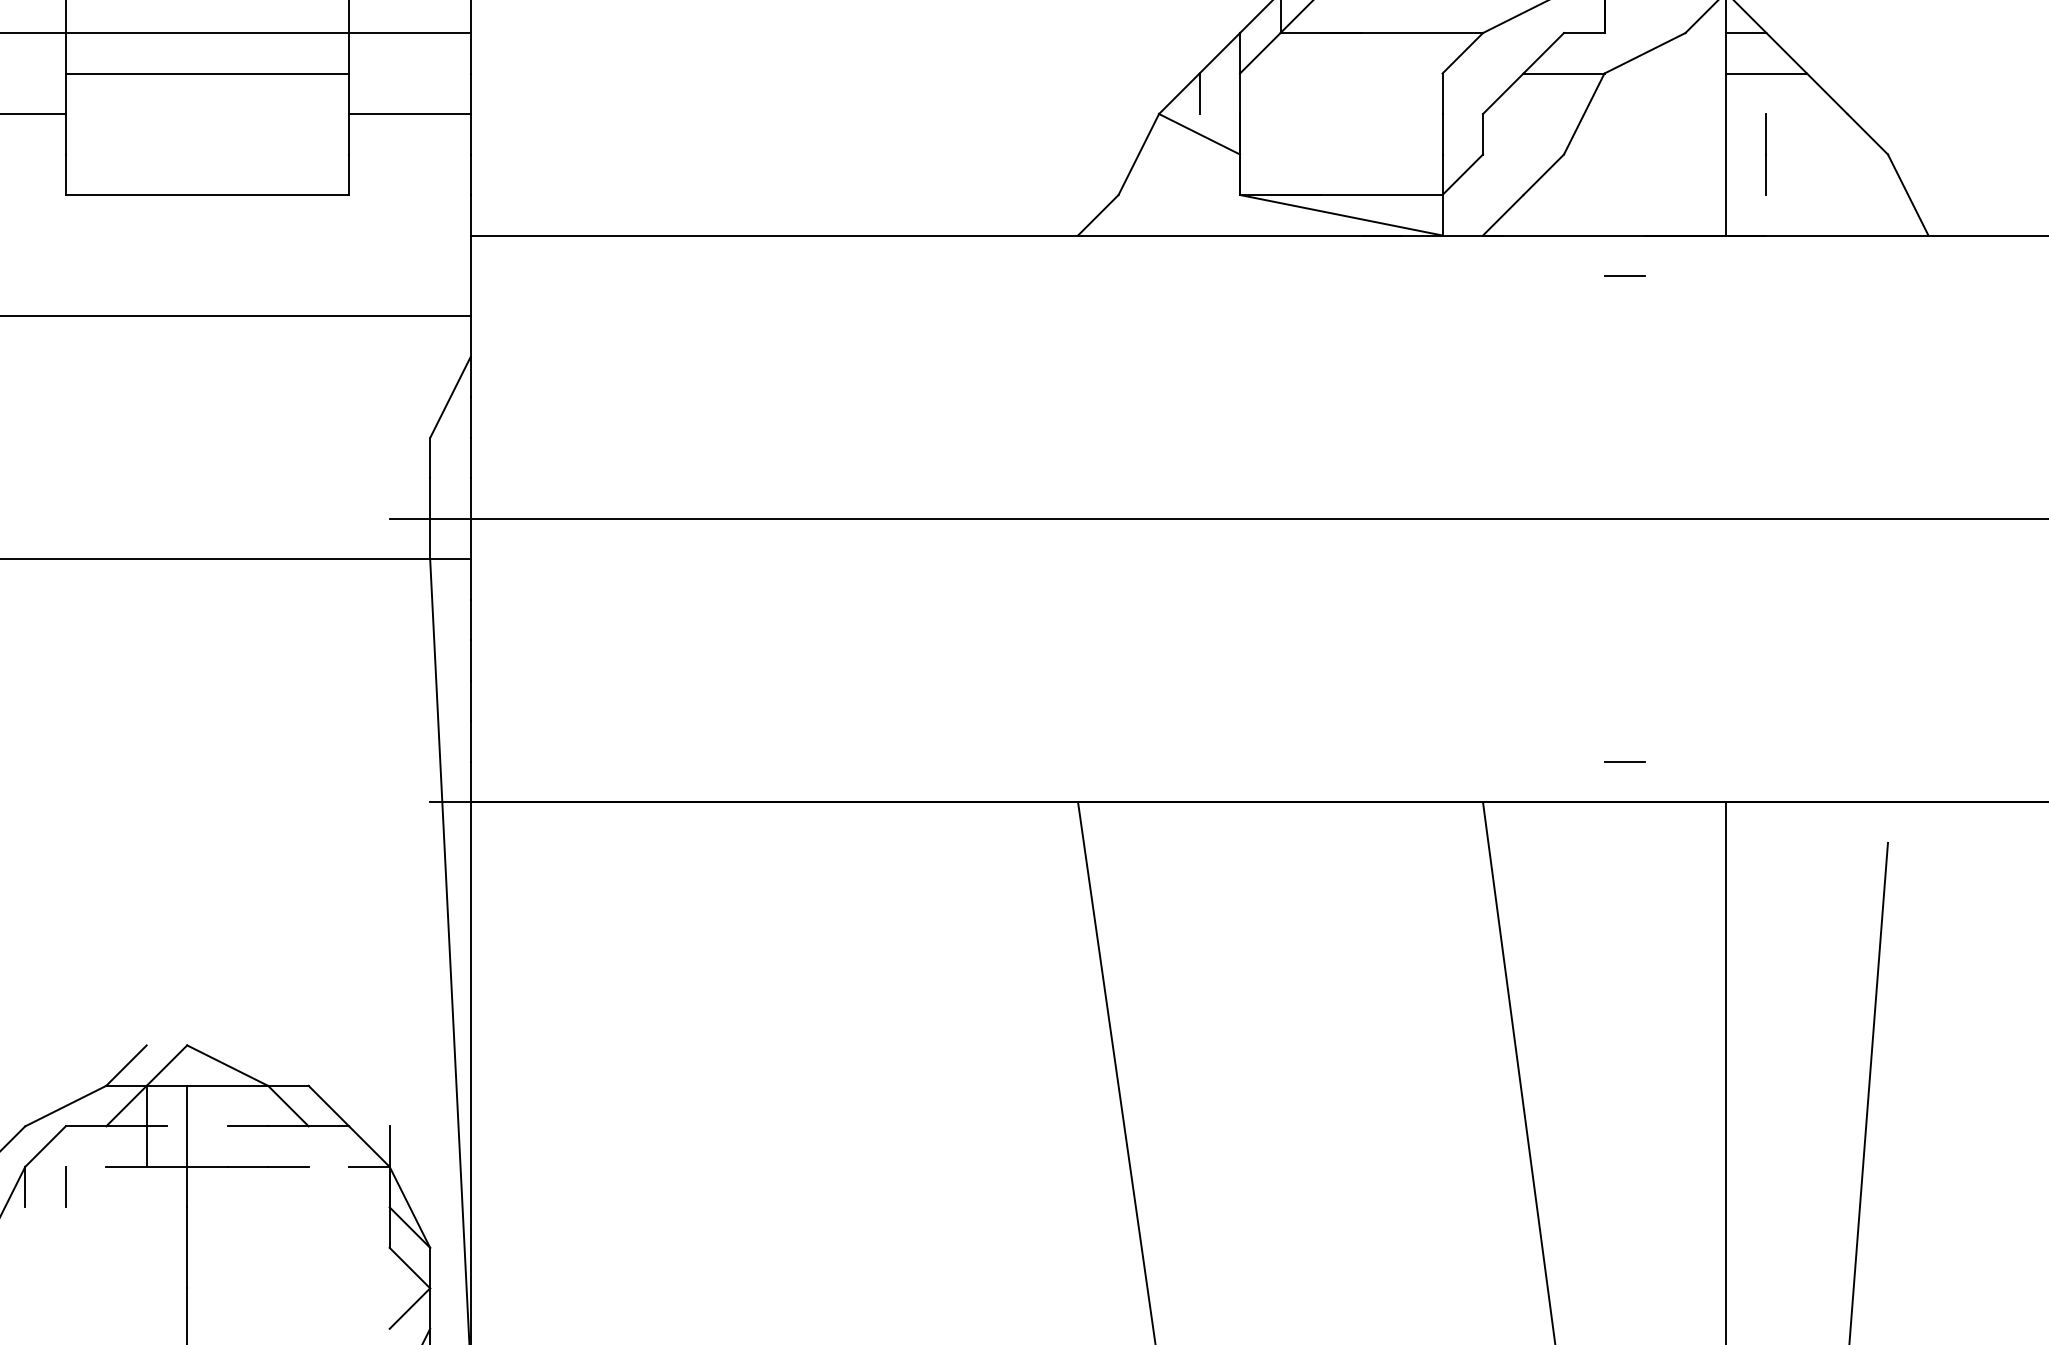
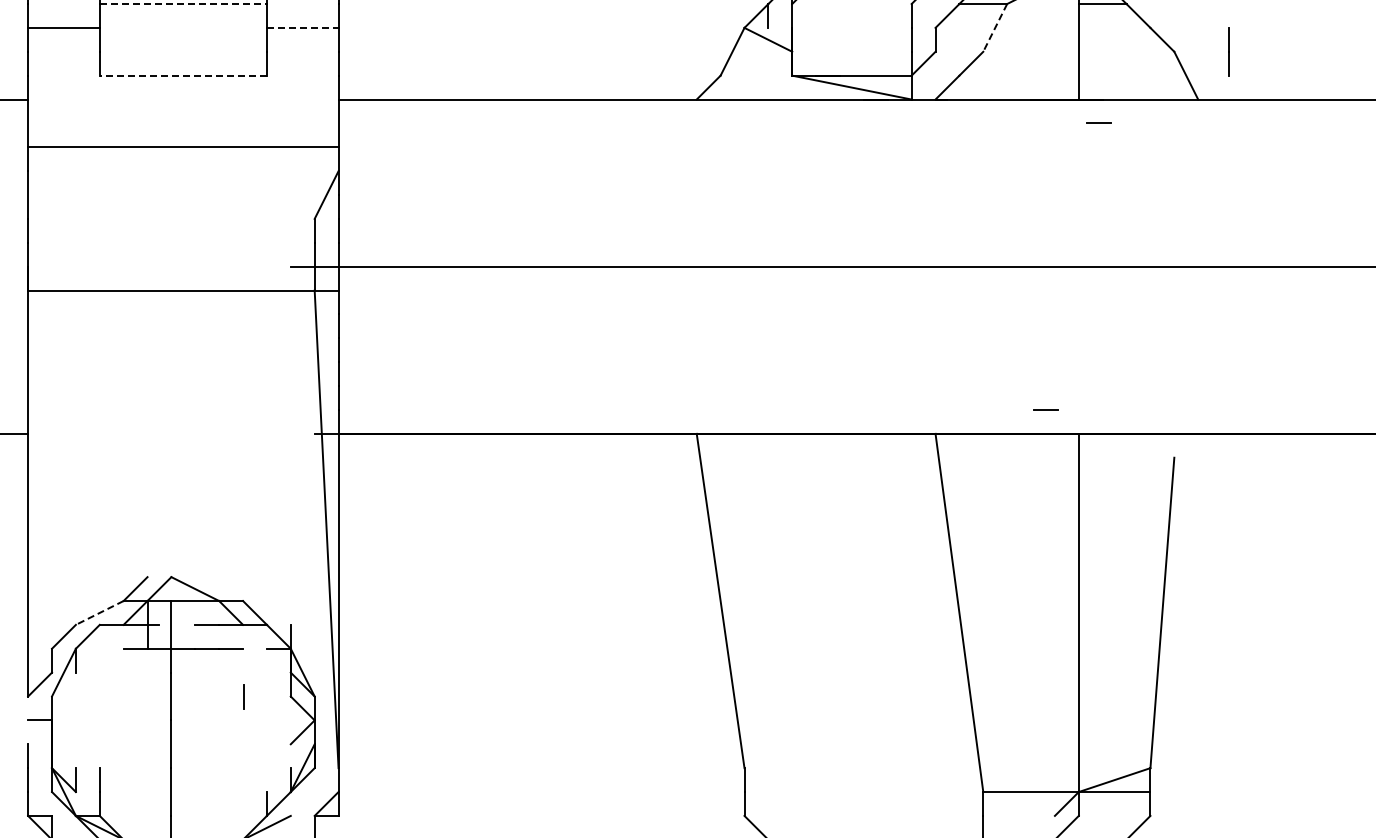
line: (207, 74) -> (183, 4), solid -> dashed
line: (409, 113) -> (302, 27), solid -> dashed
line: (1584, 113) -> (995, 27), solid -> dashed
line: (1766, 154) -> (1228, 51), moved
line: (207, 194) -> (183, 75), solid -> dashed
line: (1623, 274) -> (1098, 122), moved
line: (1623, 761) -> (1045, 409), moved
line: (65, 1105) -> (99, 612), solid -> dashed
line: (65, 1186) -> (243, 696), moved

